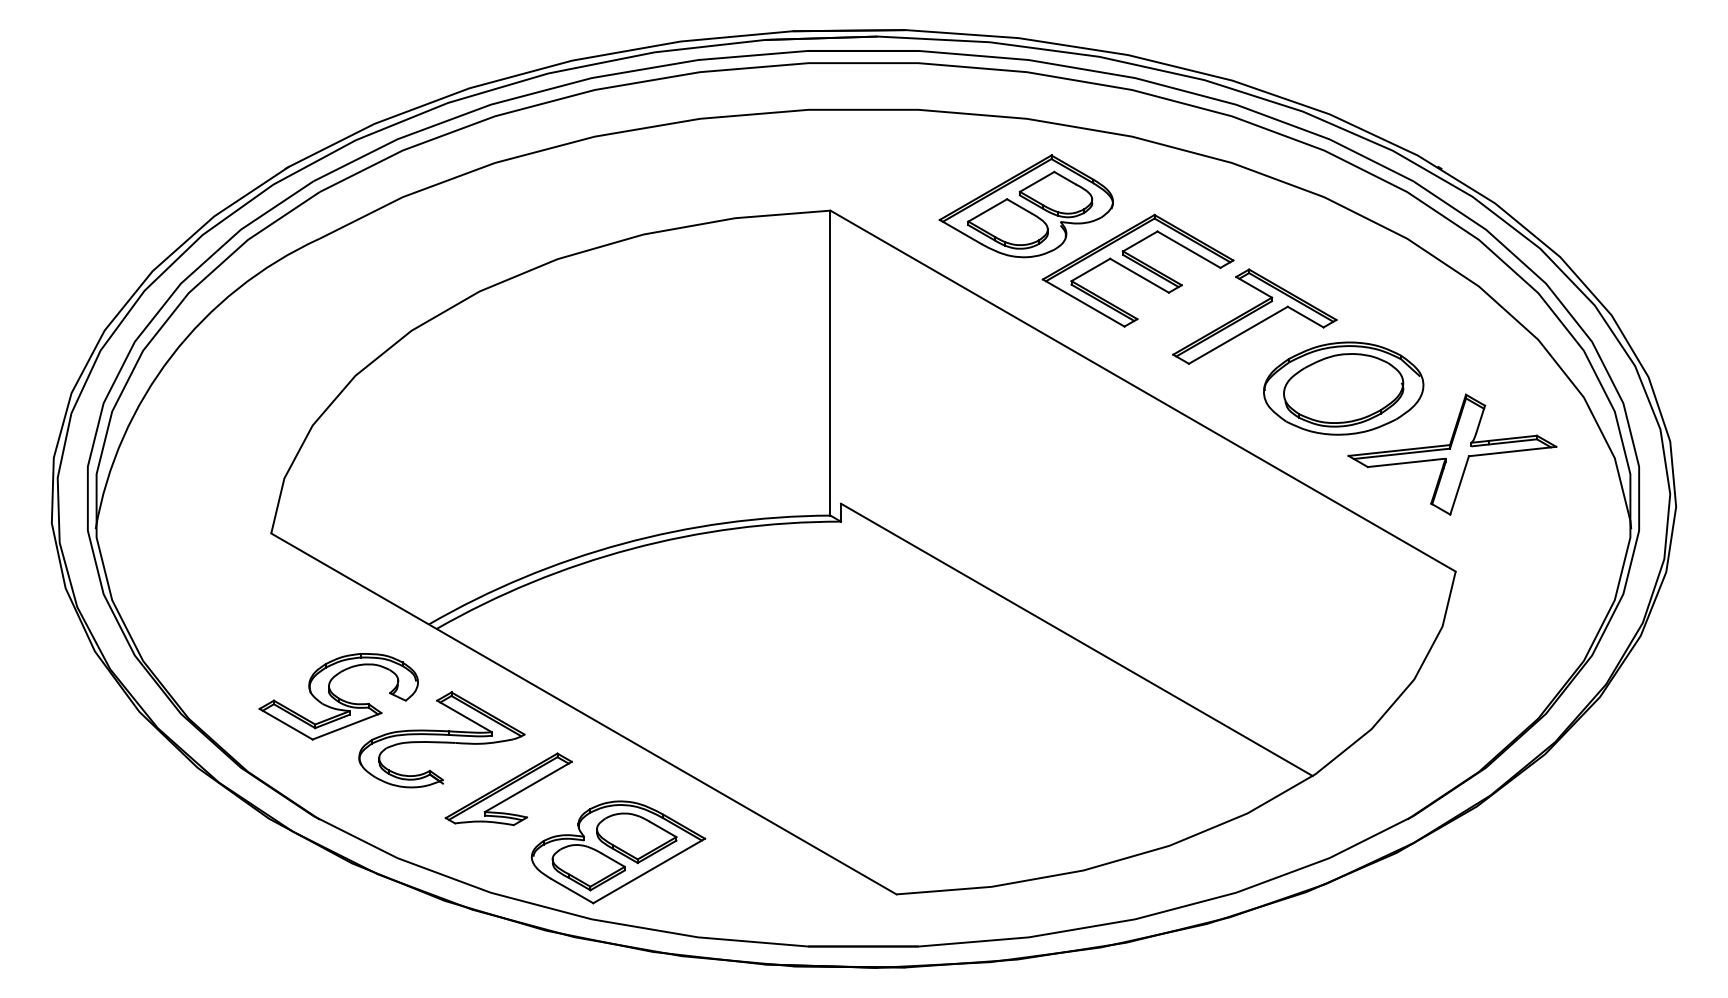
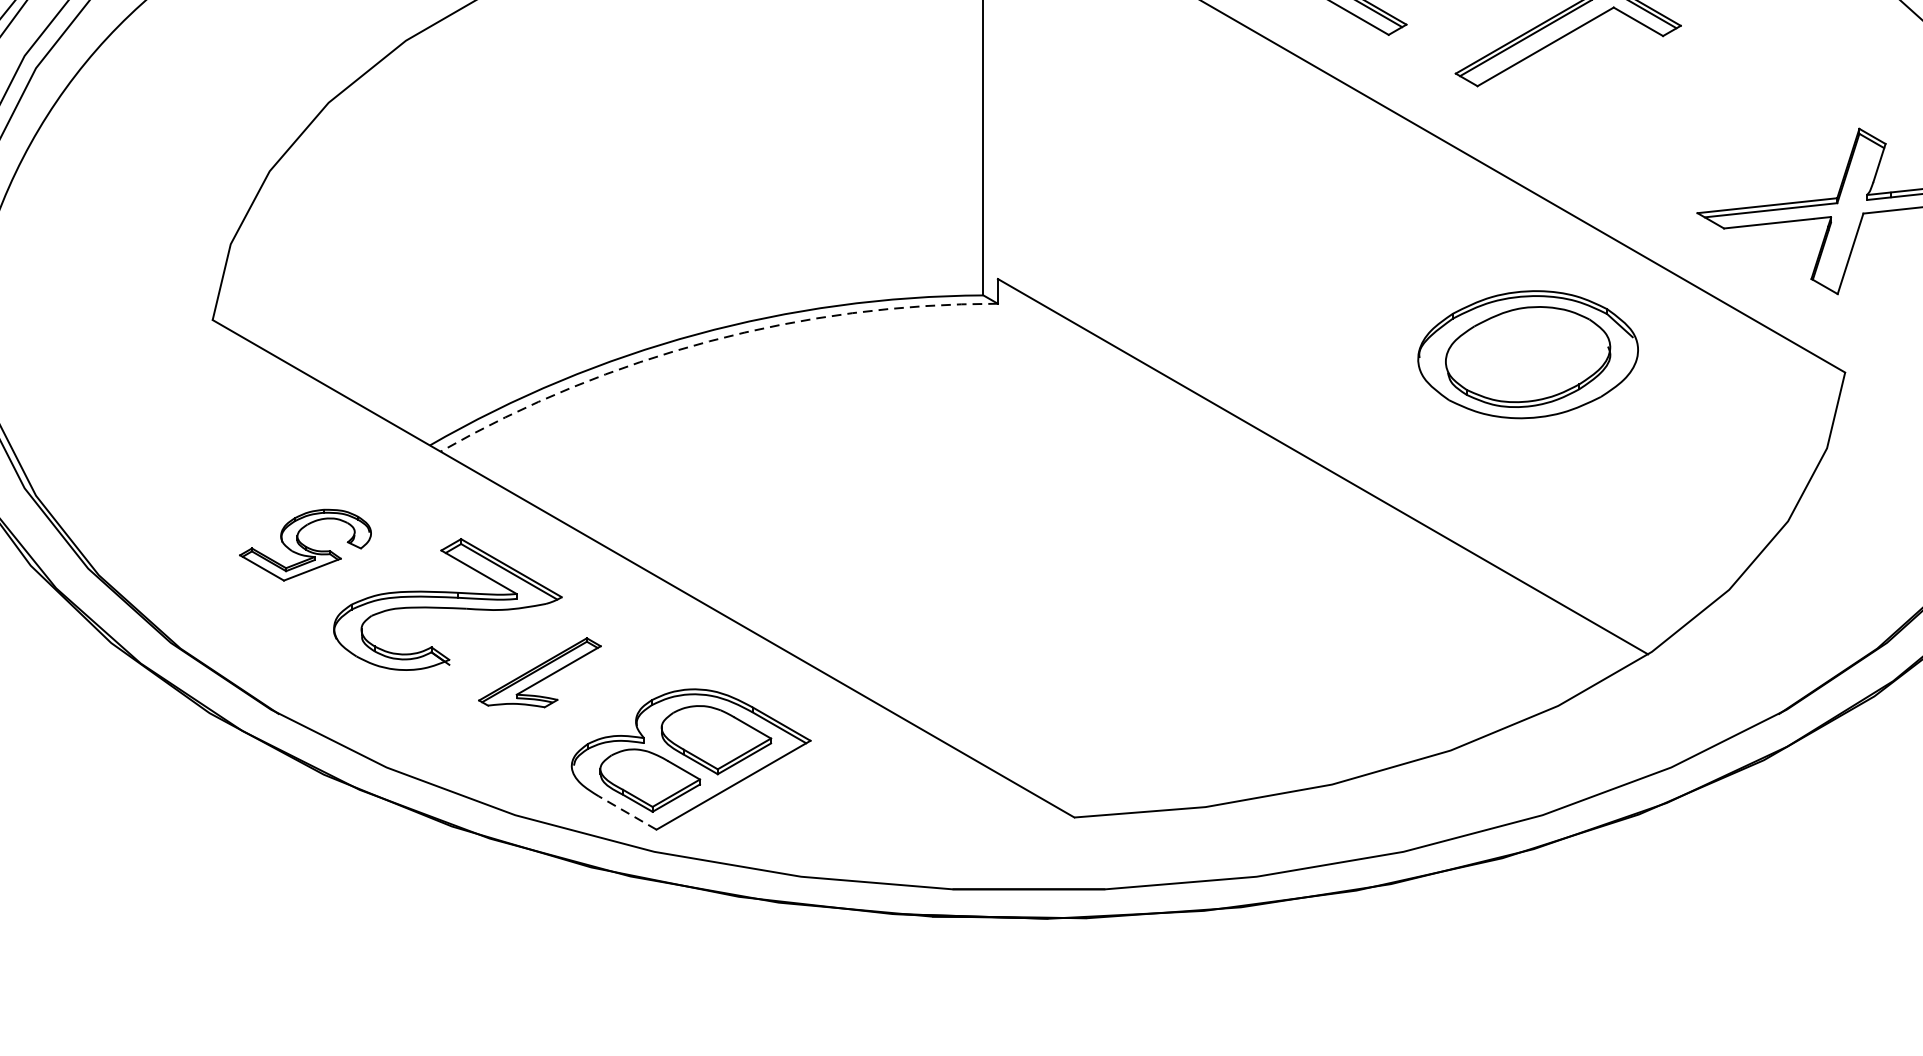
part: (1343, 388) -> (1527, 354), moved
arc: (631, 548) -> (709, 340), solid -> dashed
part: (338, 696) -> (305, 544), size x0.6
part: (508, 789) -> (539, 672), size x0.7
line: (571, 890) -> (626, 812), solid -> dashed

